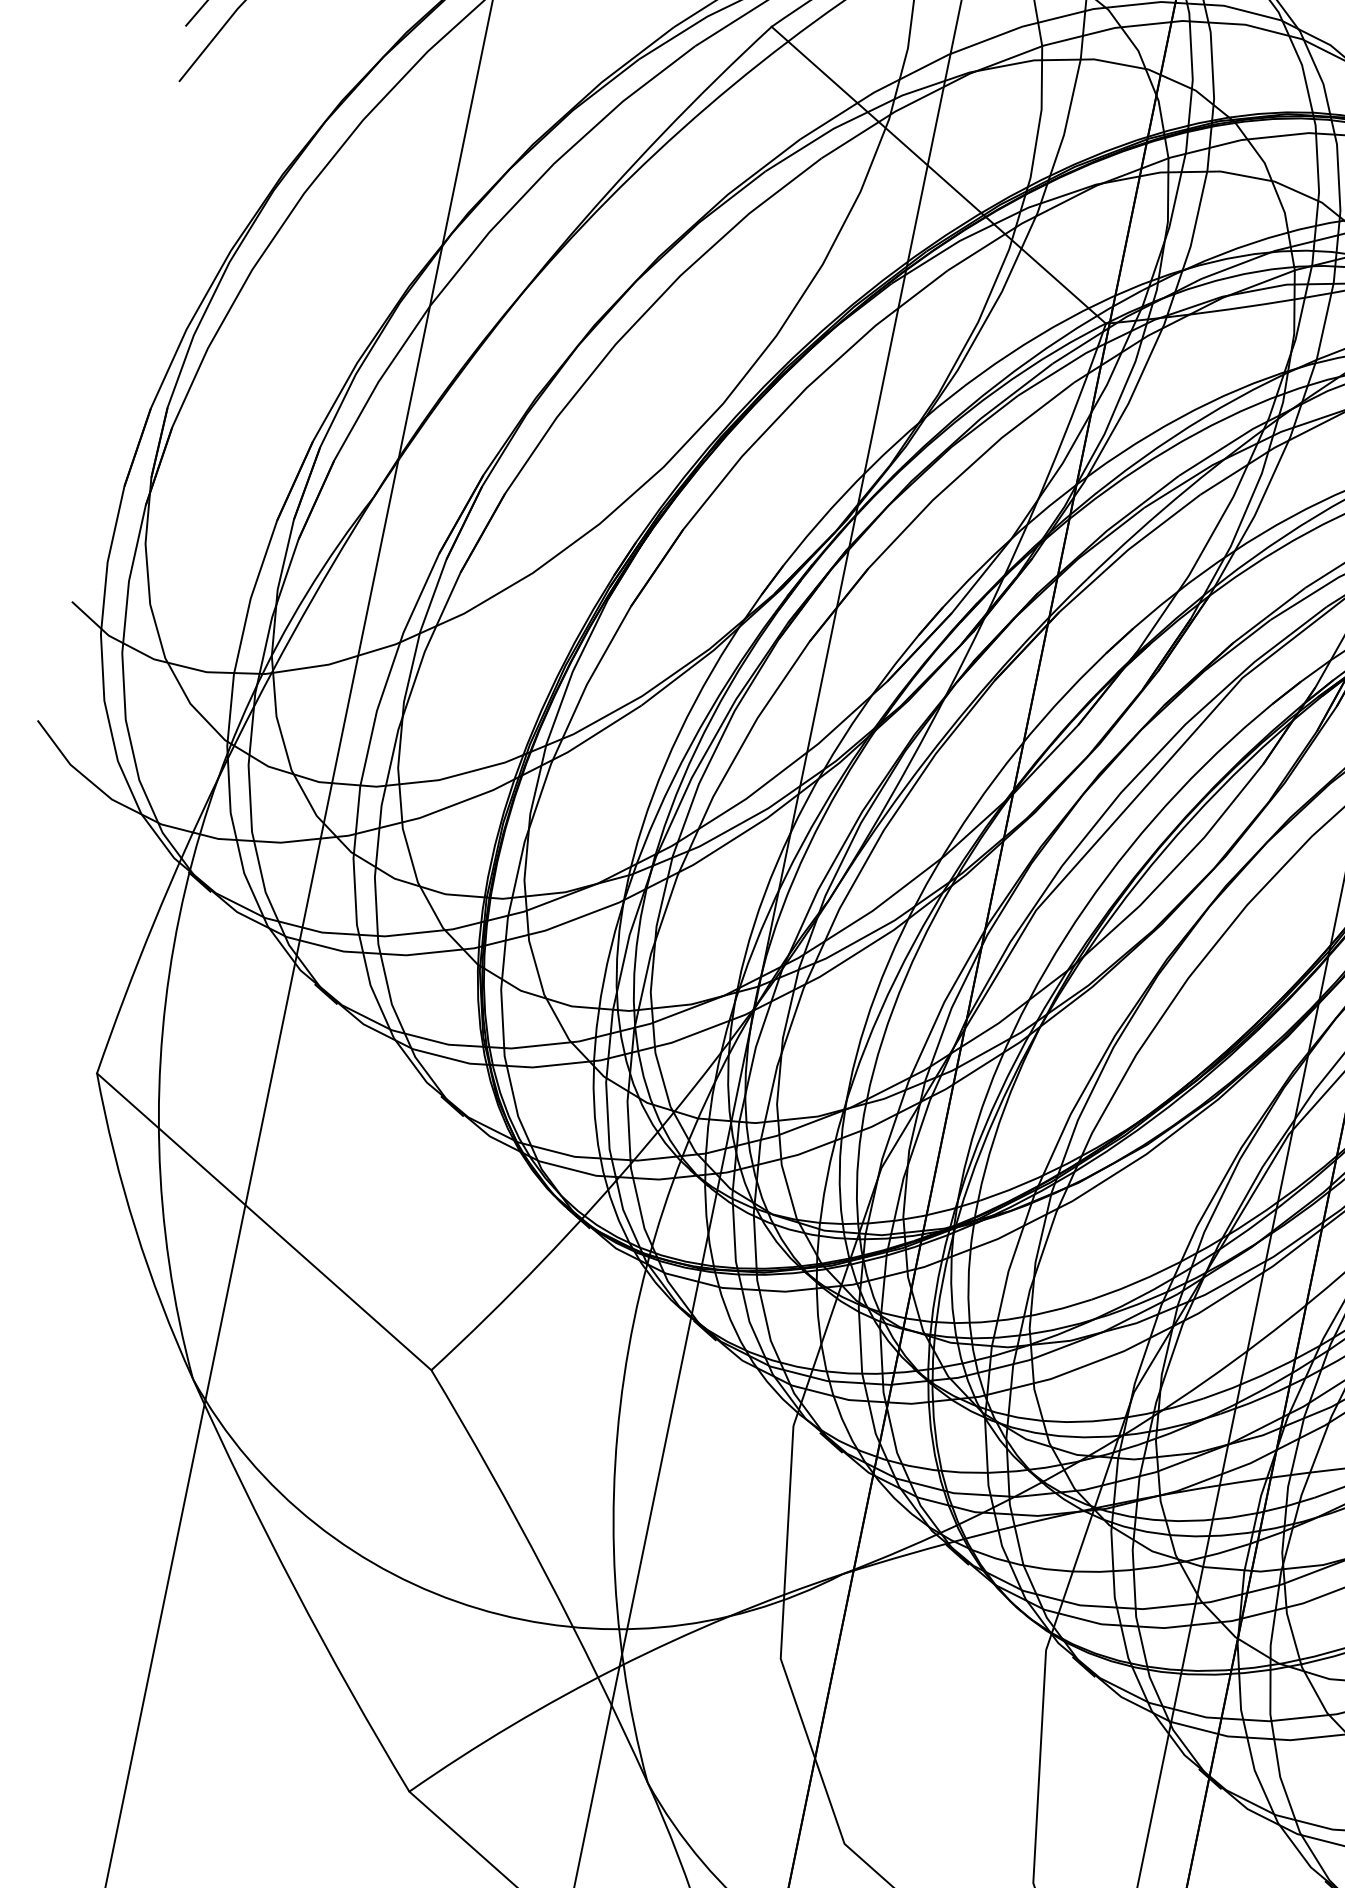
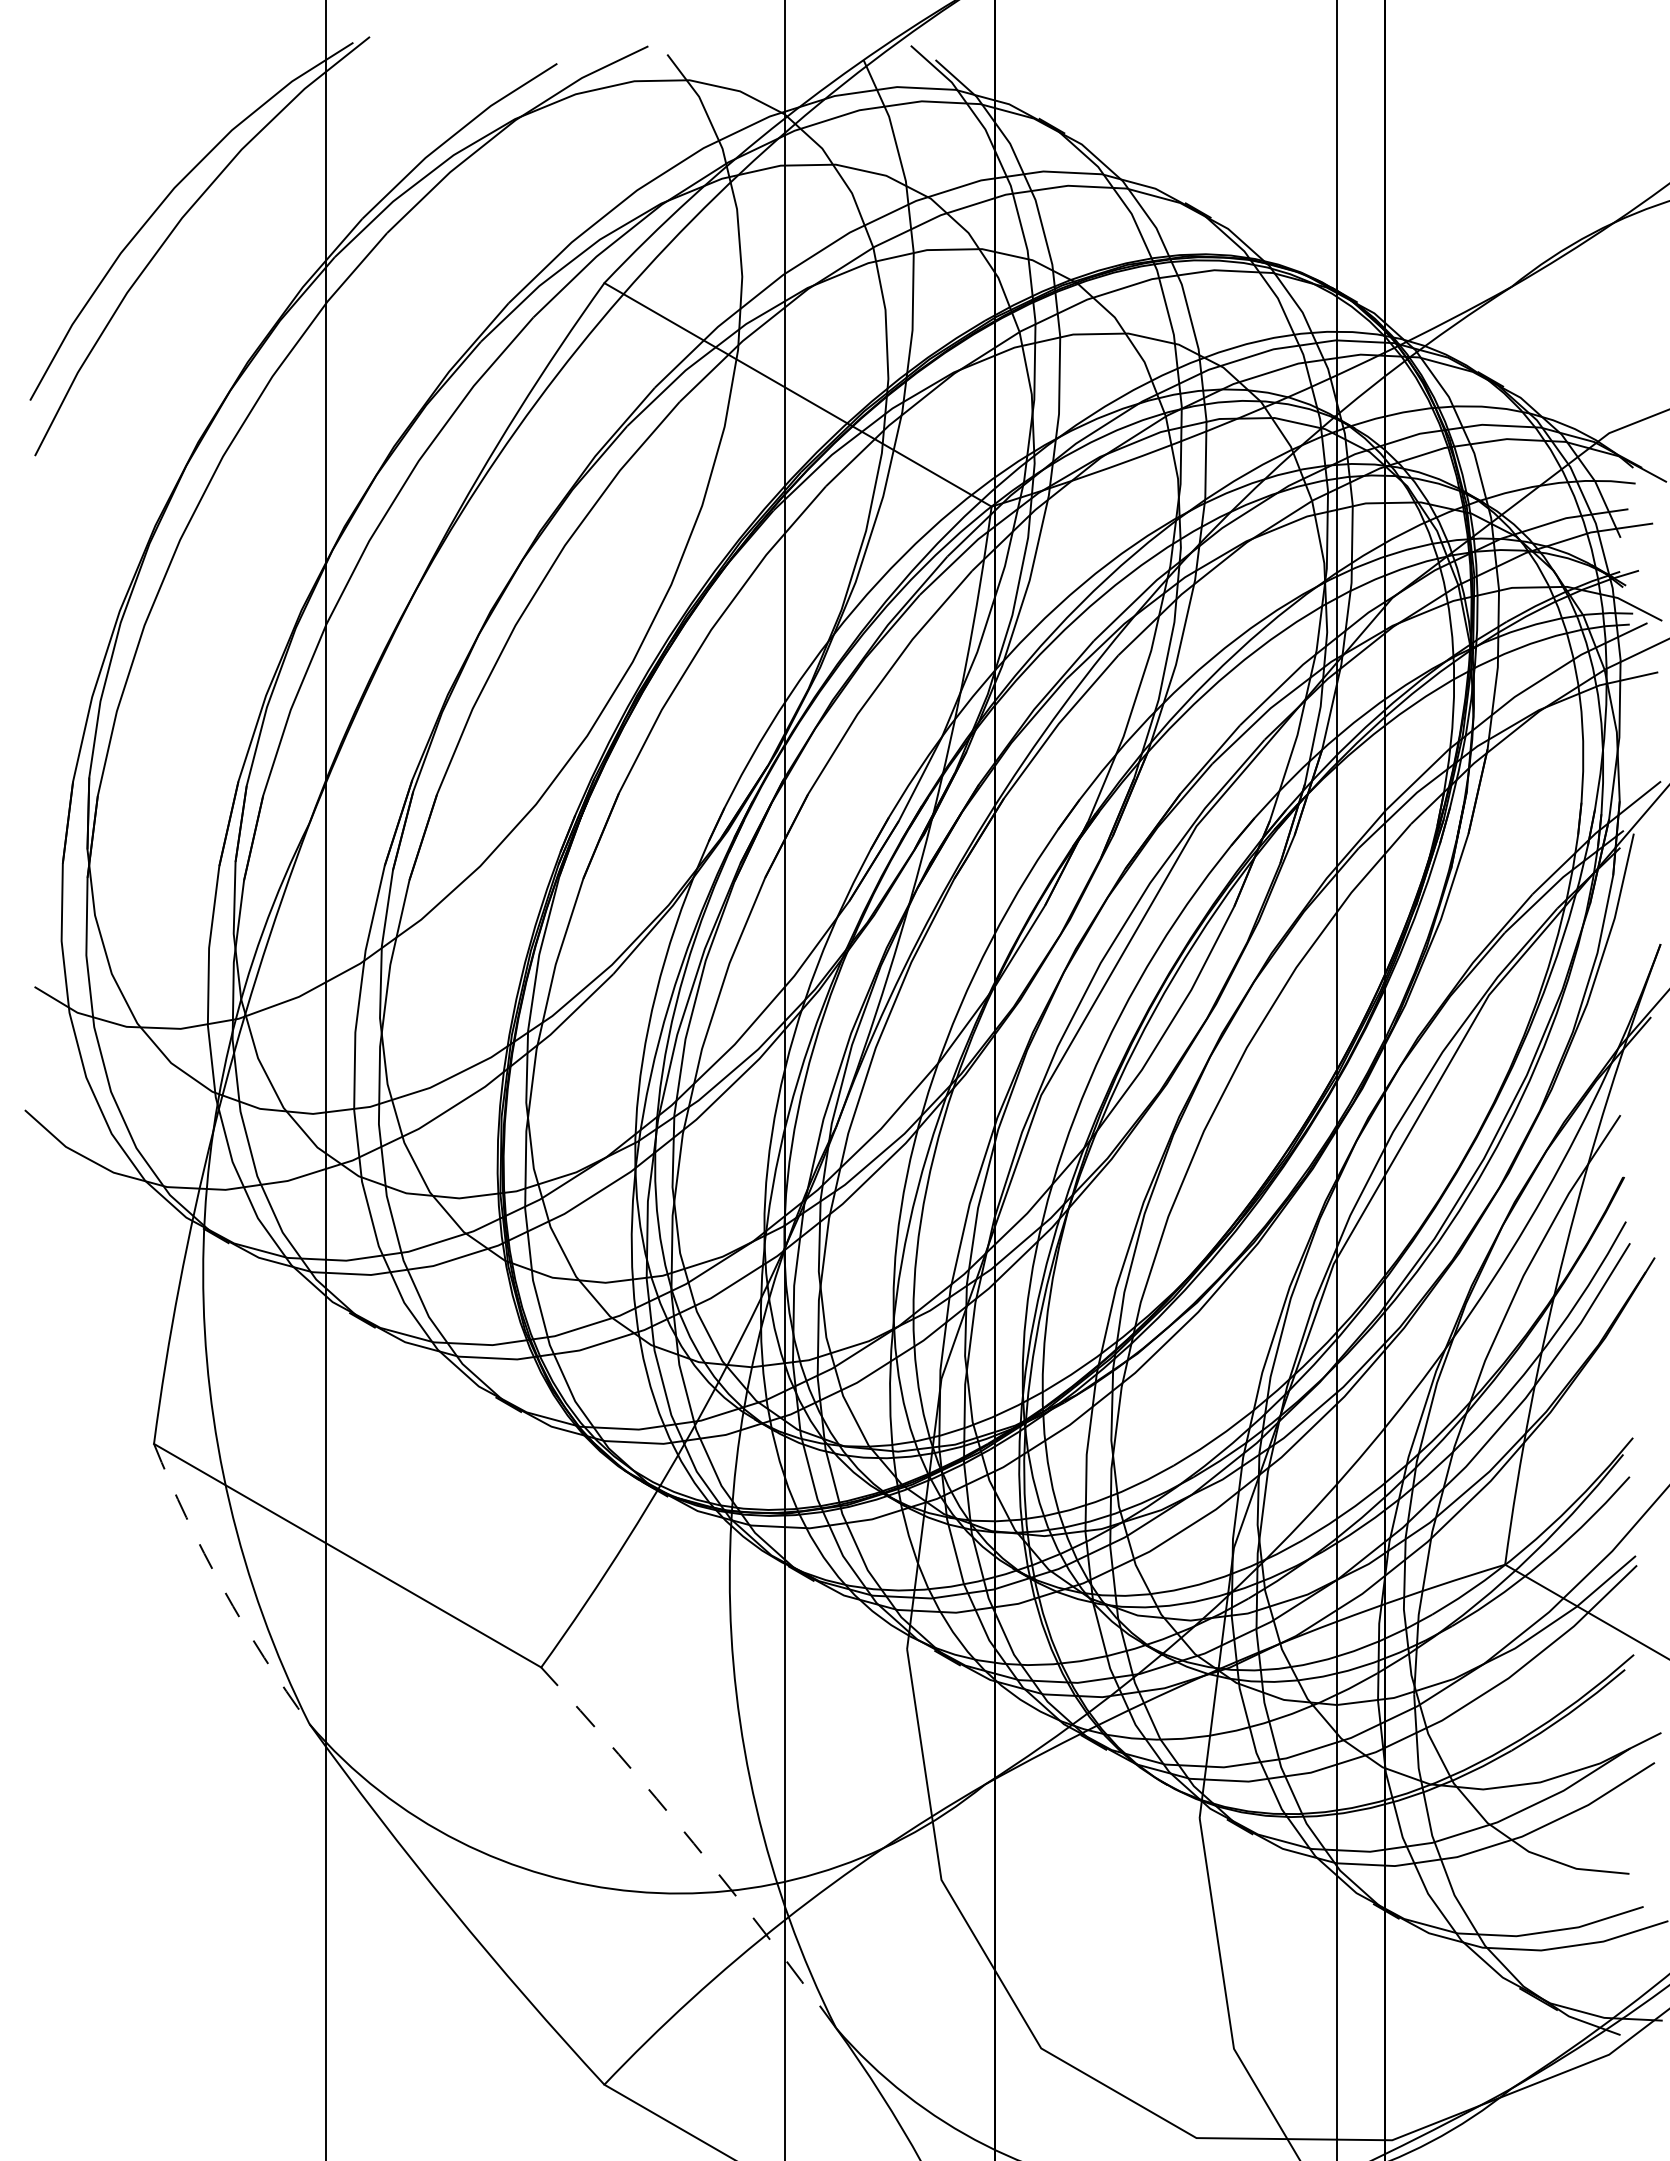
arc: (136, 1228) -> (223, 1588), solid -> dashed
arc: (545, 1573) -> (693, 1843), solid -> dashed

